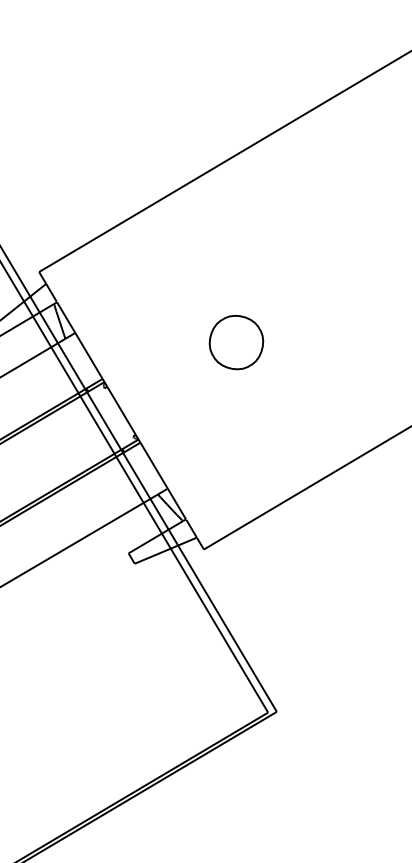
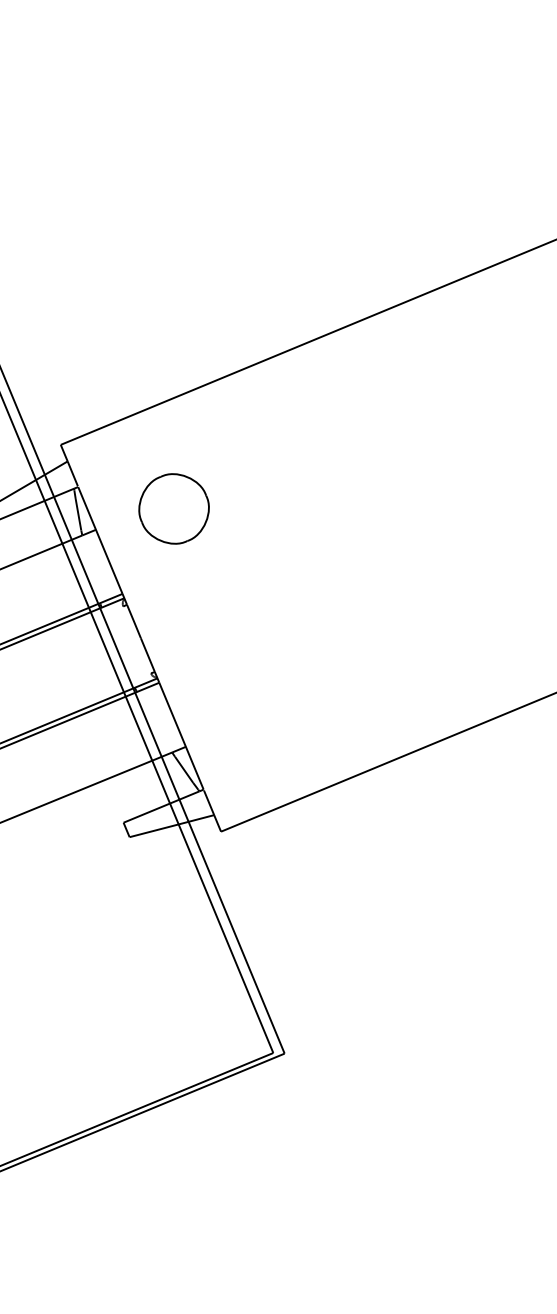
part: (235, 342) -> (173, 508), moved

